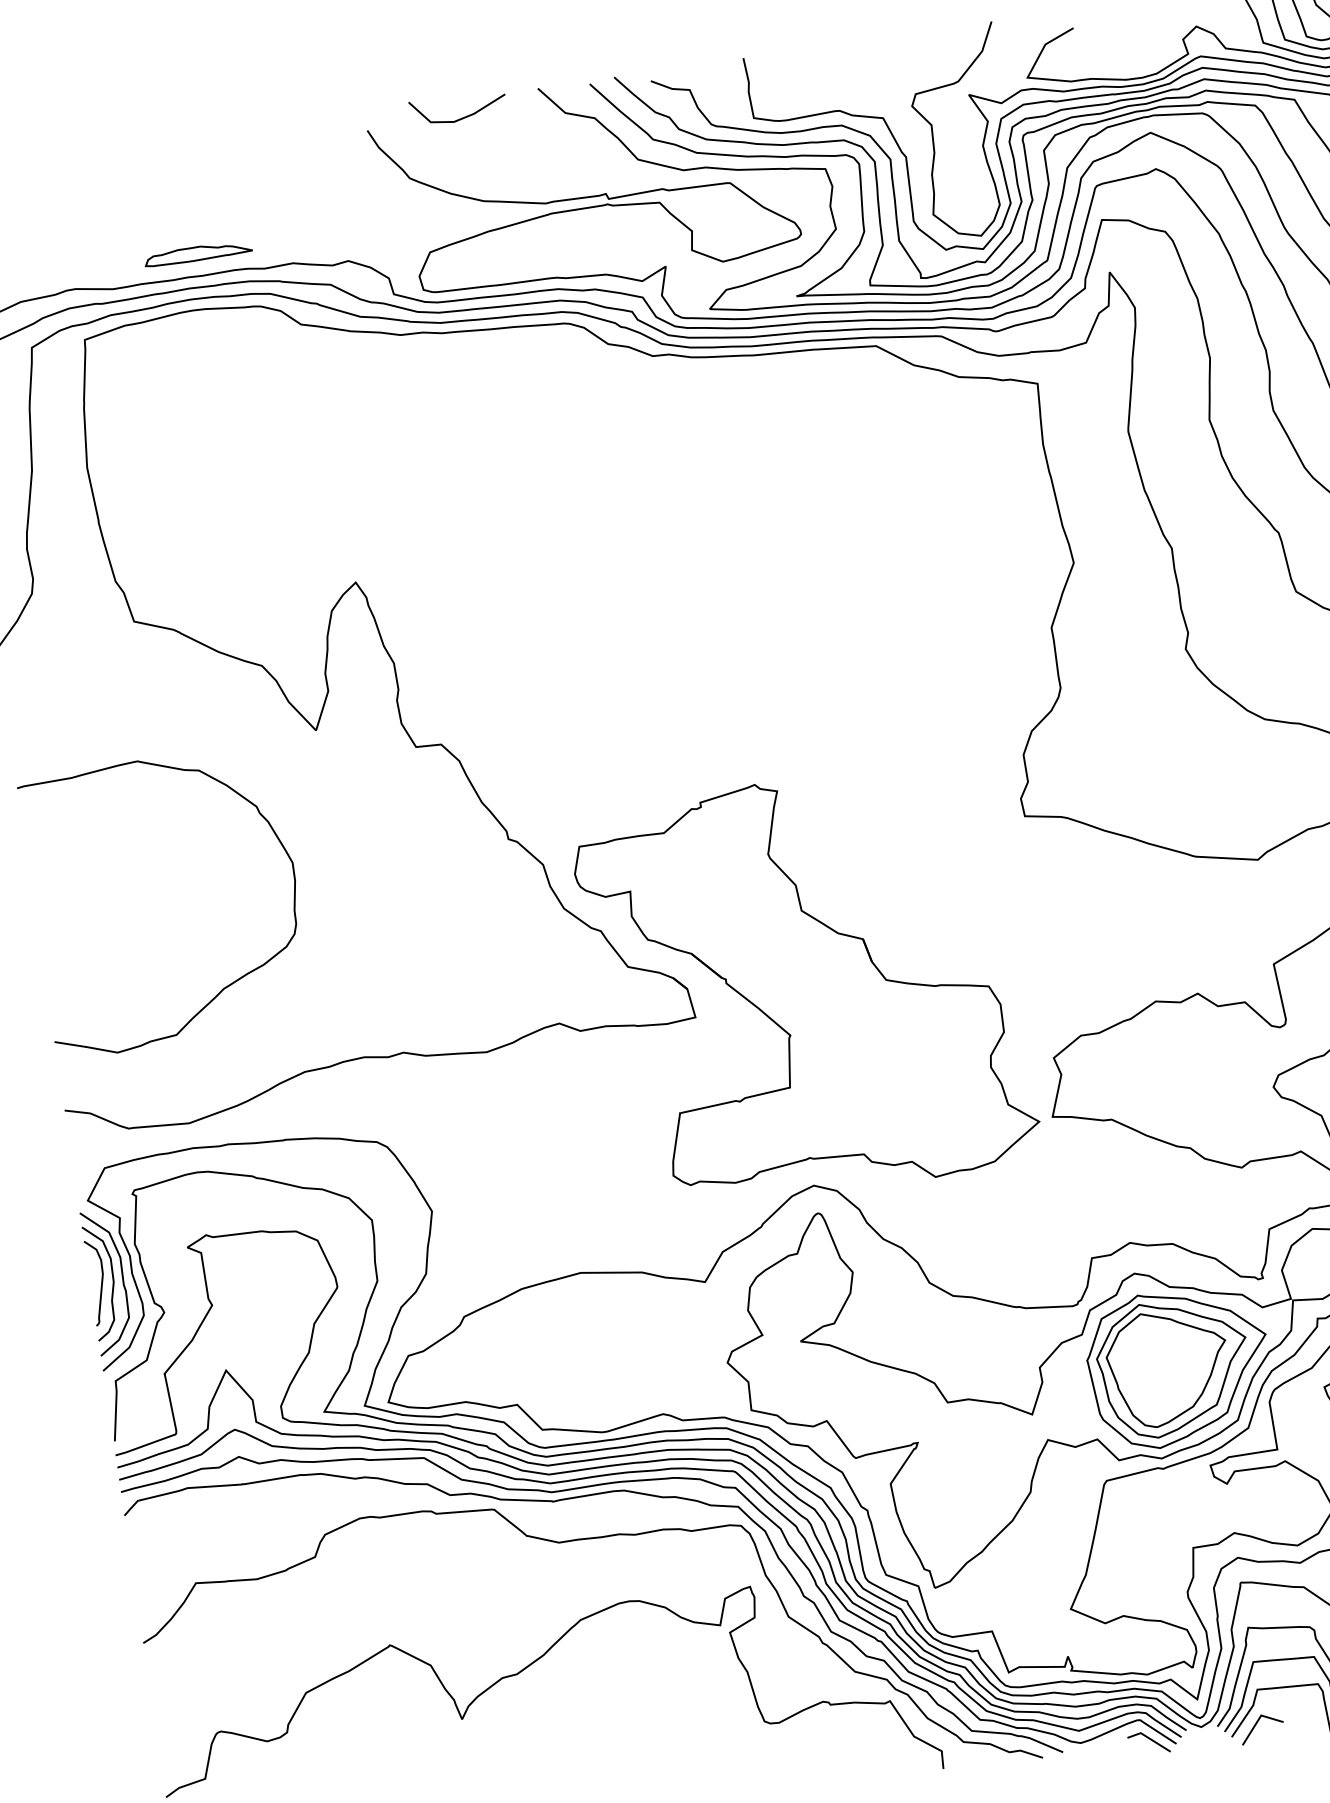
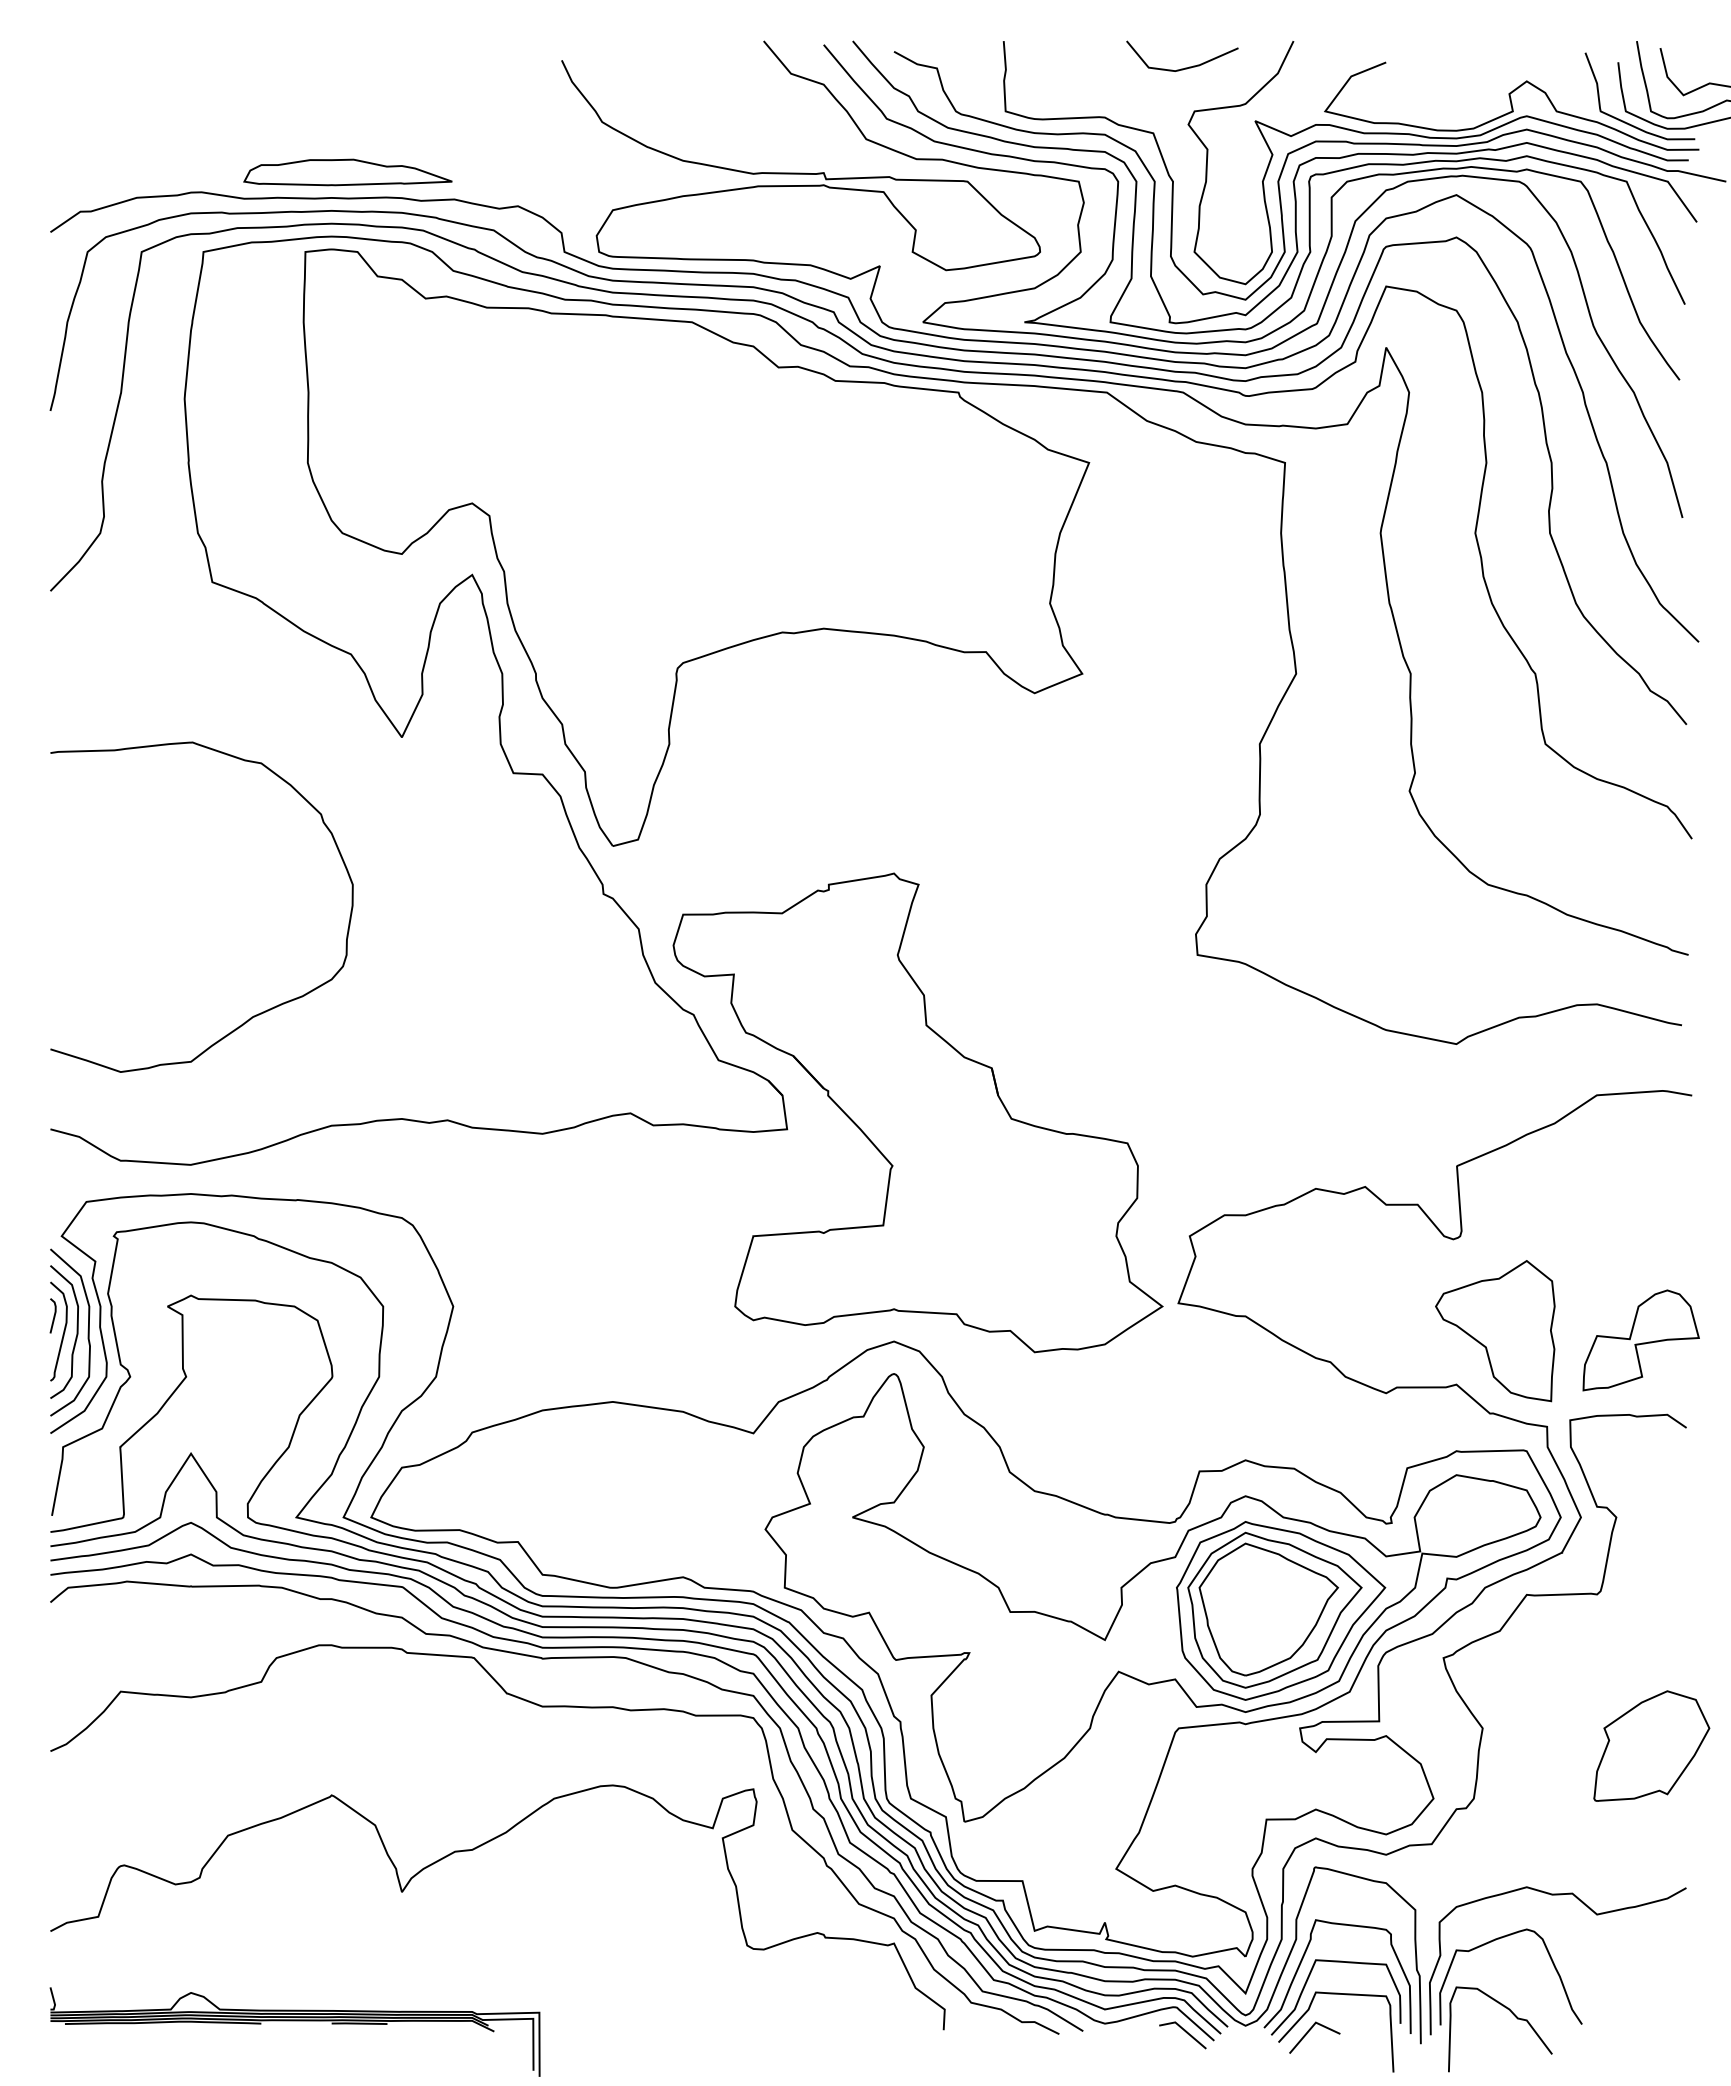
line: (462, 117) -> (1185, 67), moved
part: (198, 253) -> (347, 172), size x1.67
part: (544, 530) -> (696, 547), added
line: (90, 1269) -> (53, 1315), added

